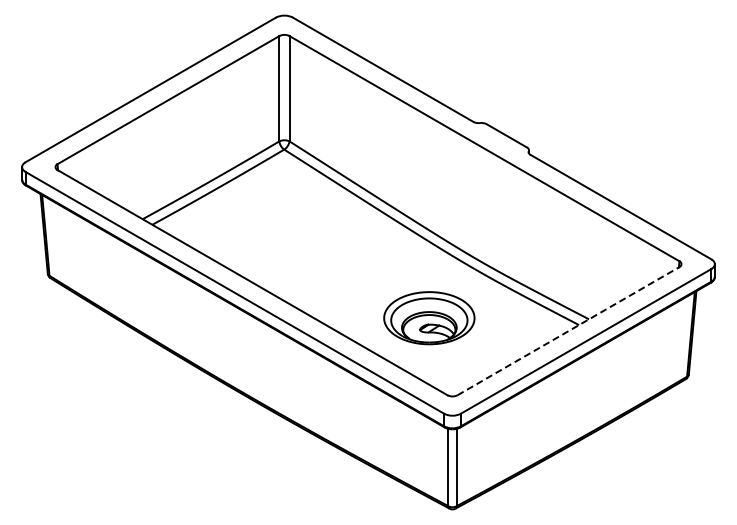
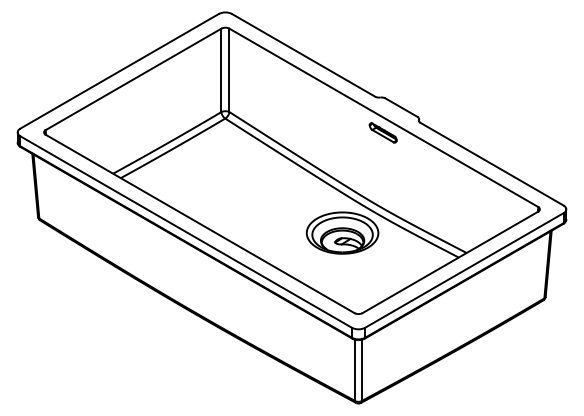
part: (483, 167) -> (383, 132), added
part: (429, 318) -> (342, 233), moved
line: (568, 330) -> (450, 261), dashed -> solid

